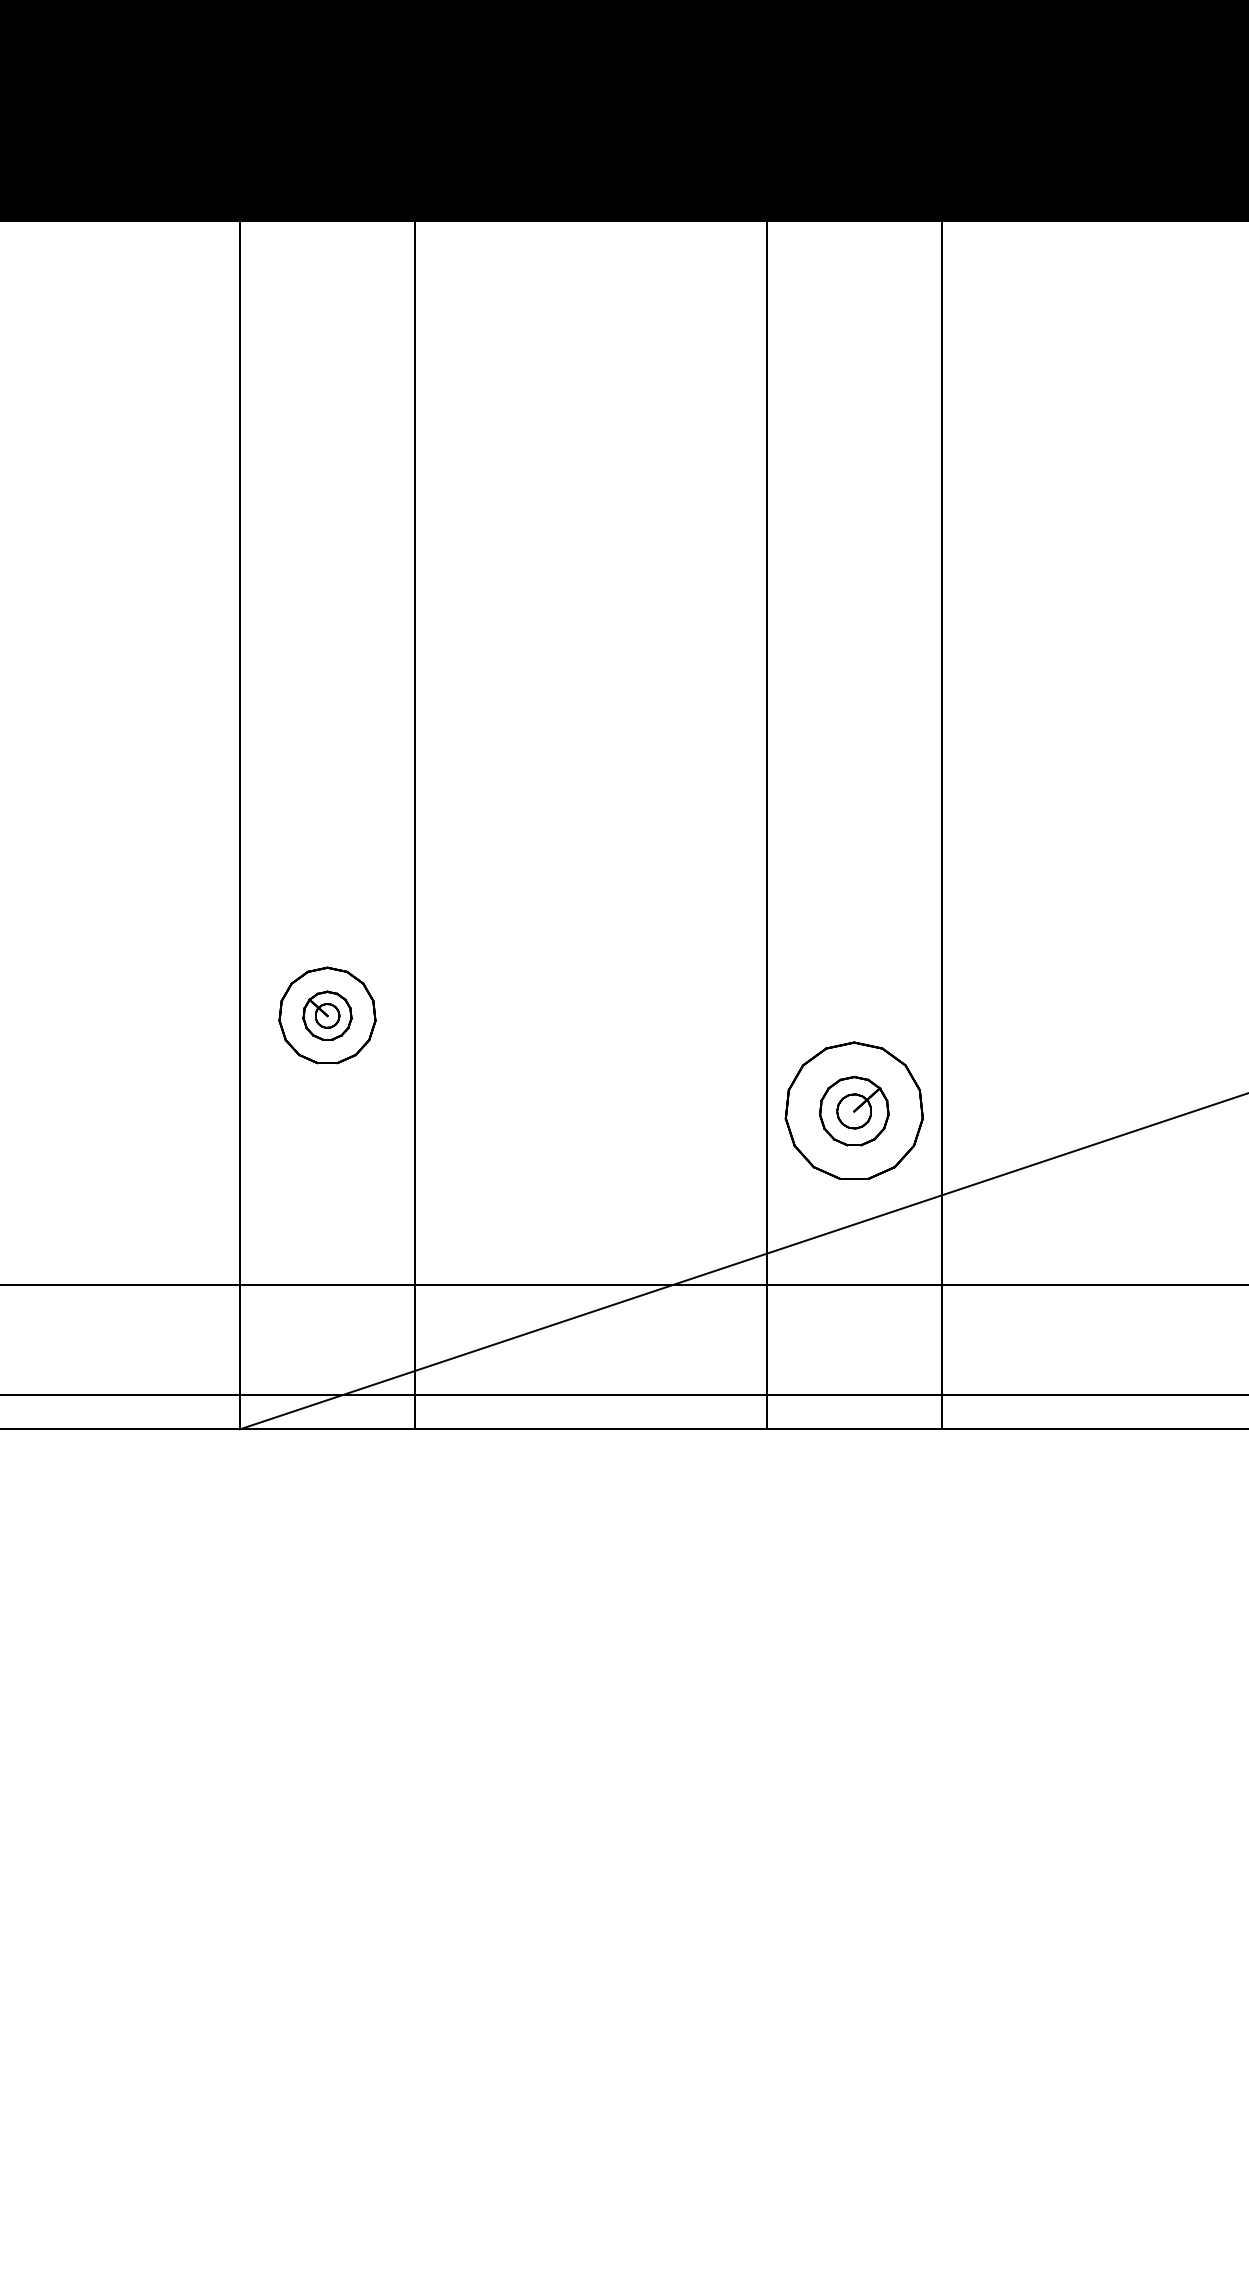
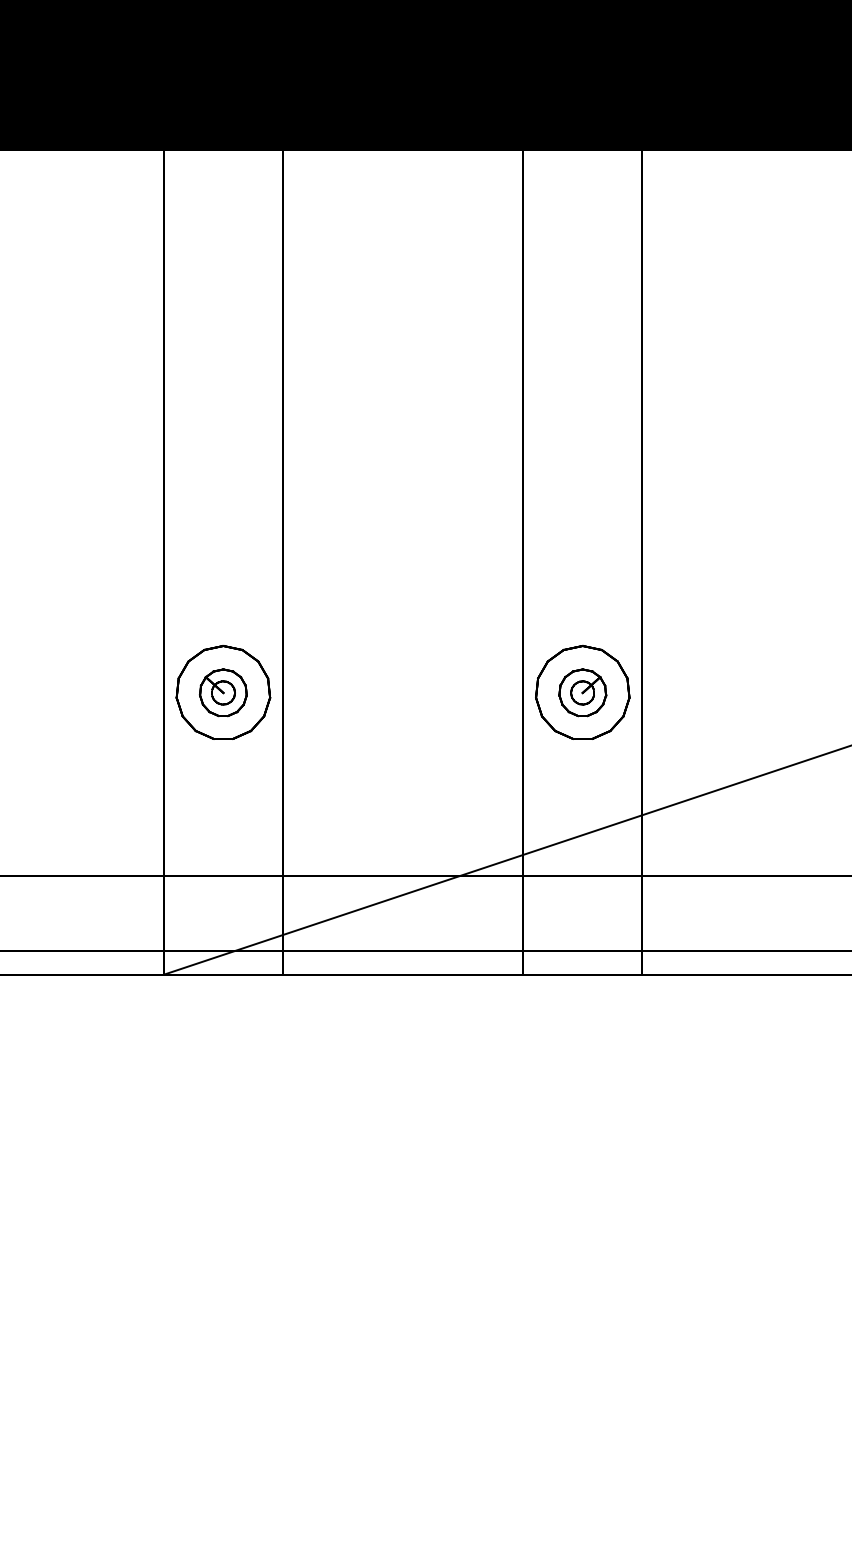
part: (327, 1015) -> (223, 692), size x1.43
part: (853, 1110) -> (582, 692), moved

